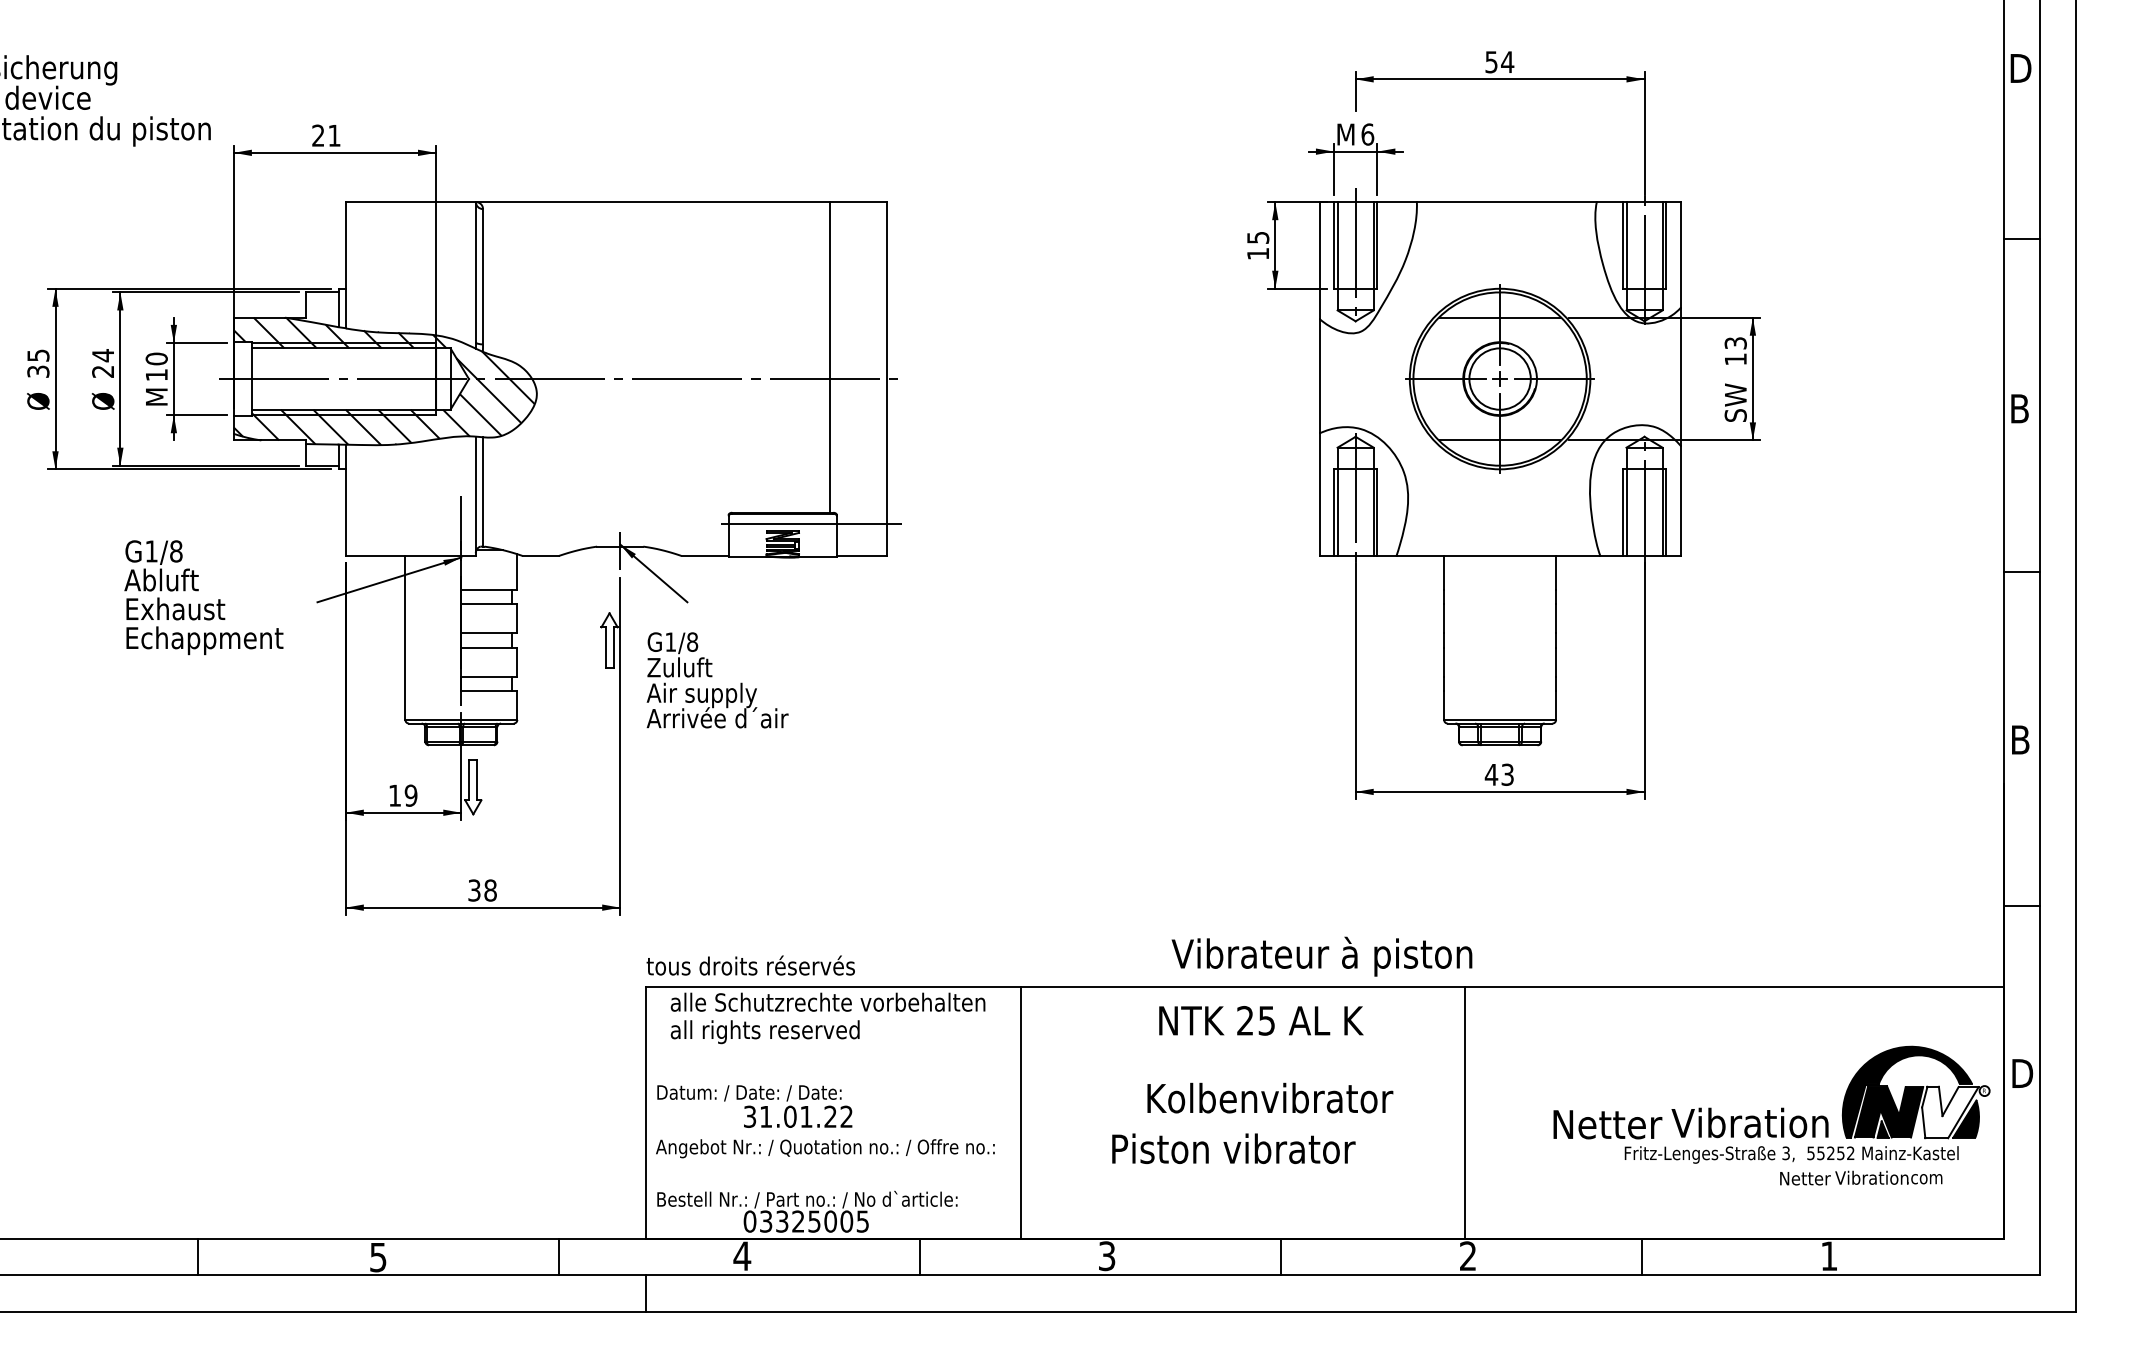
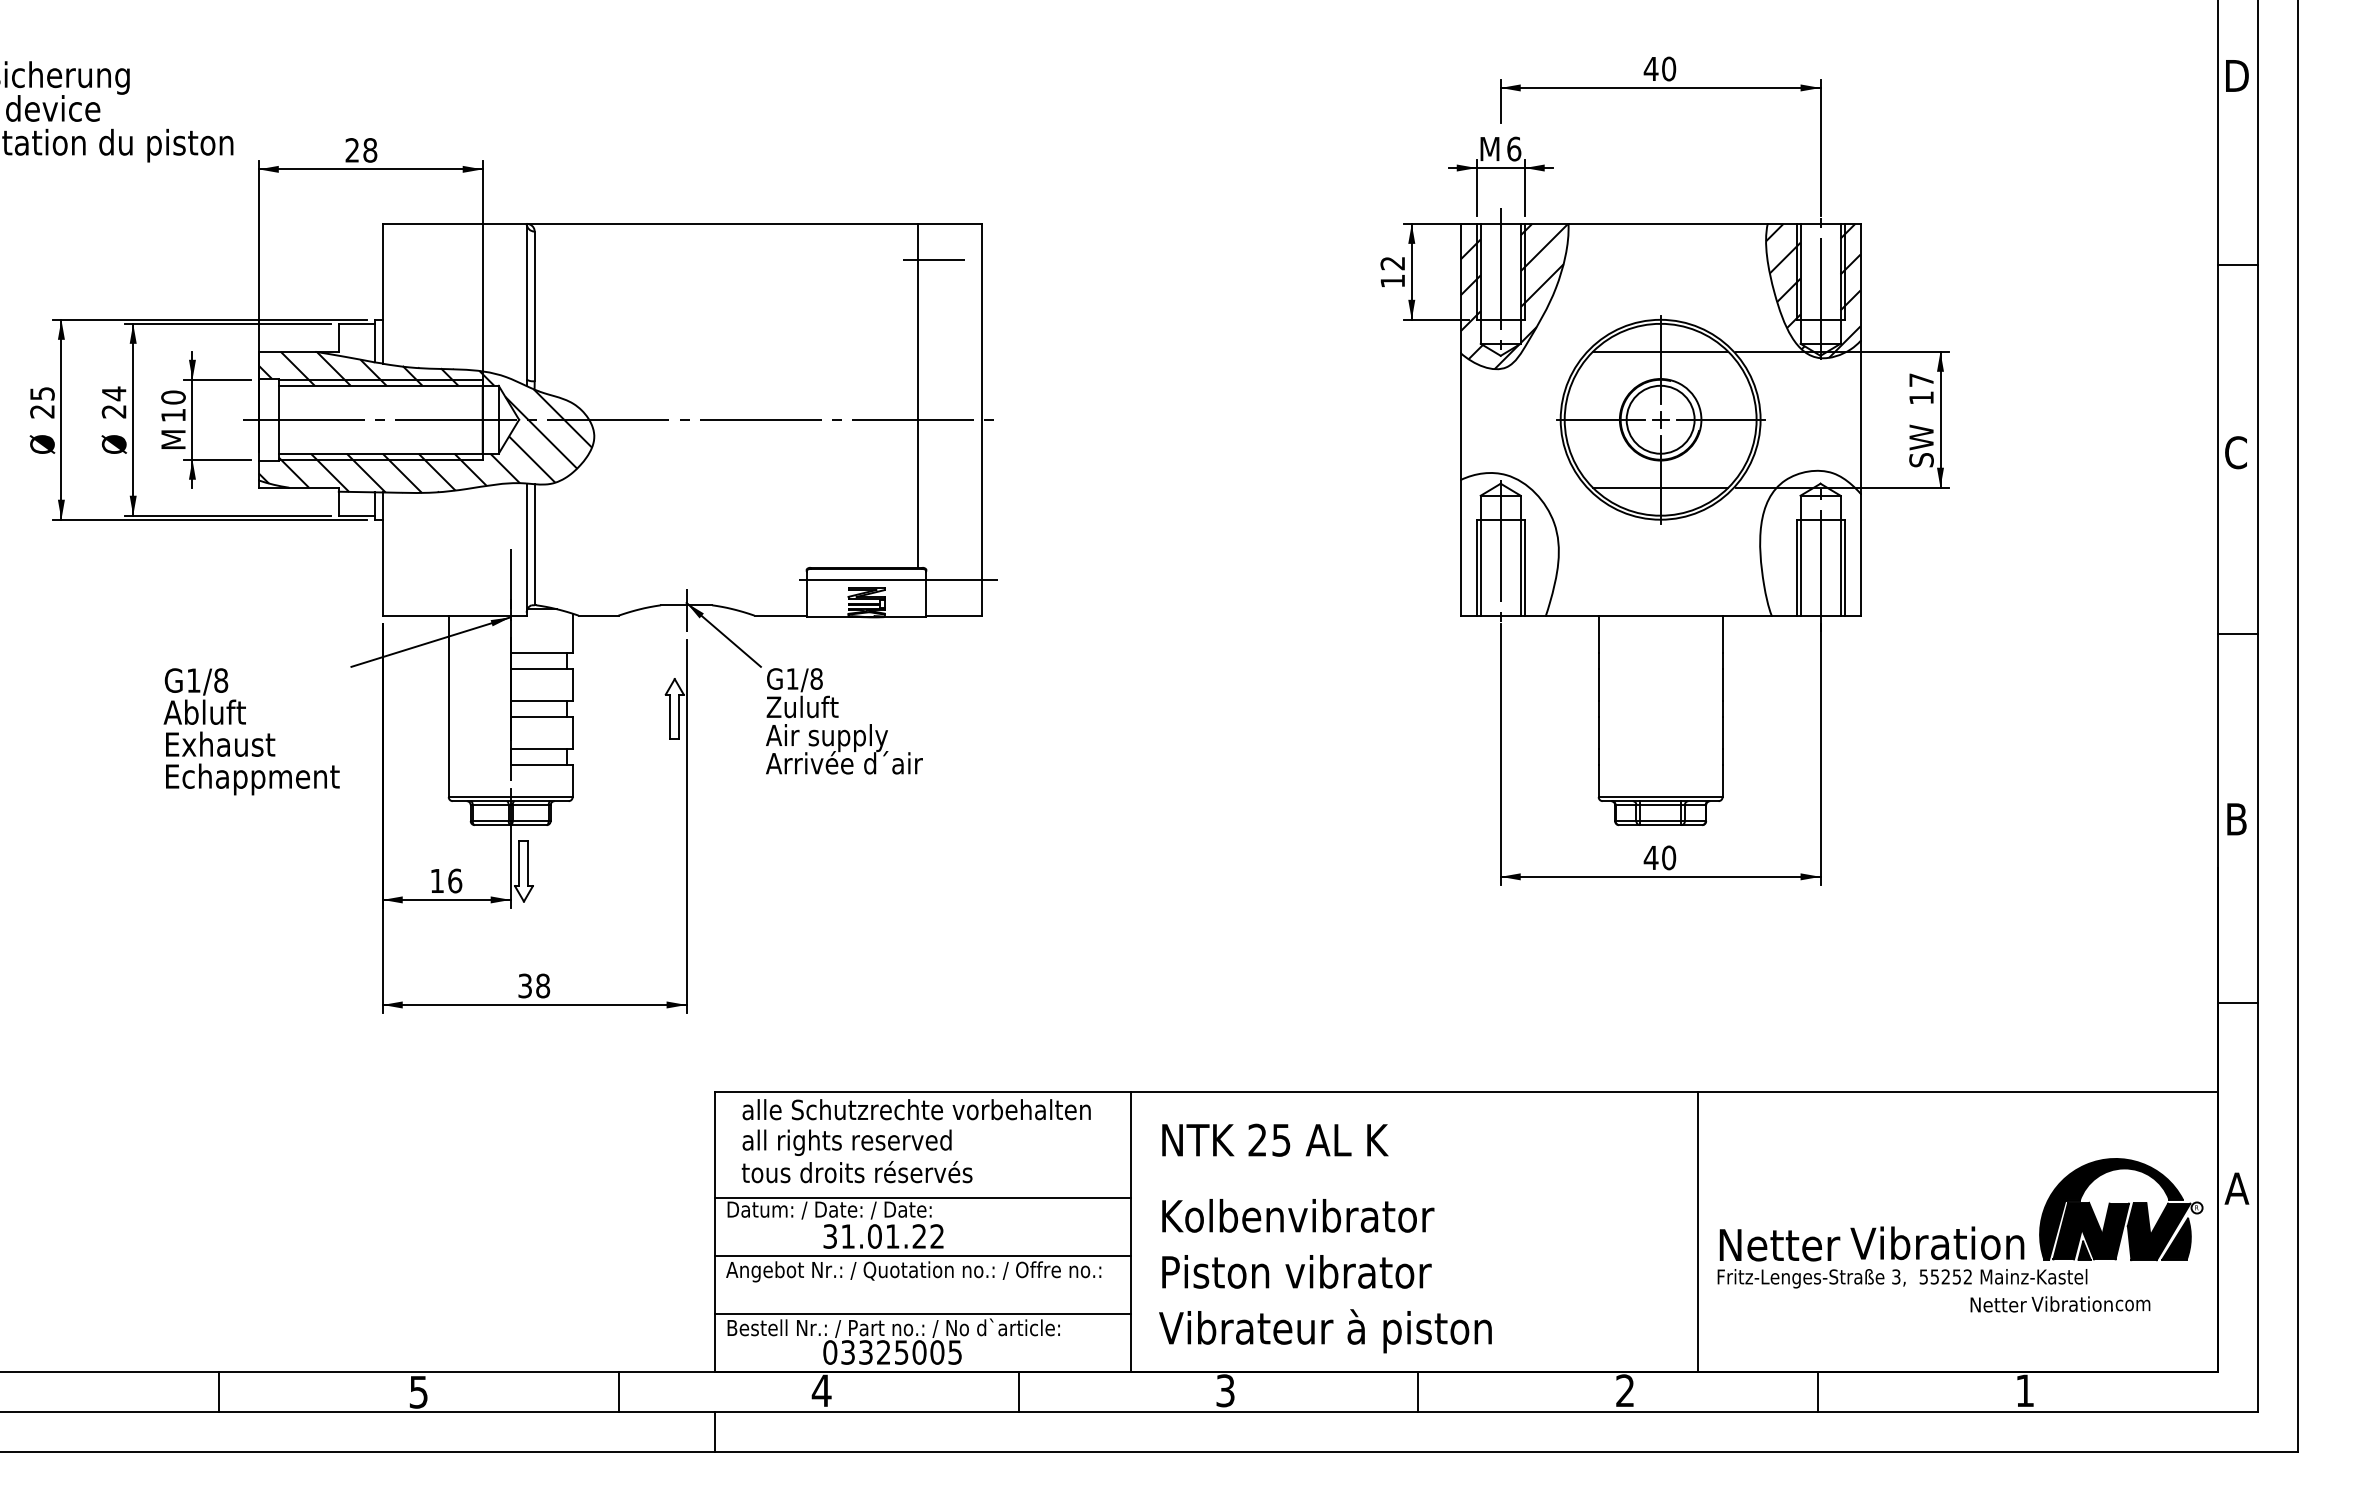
text: (1499, 61) -> (1659, 68), 54 -> 40
text: (334, 135) -> (370, 150), 21 -> 28
line: (843, 234) -> (933, 259), added
text: (1257, 237) -> (1392, 263), 15 -> 12
hatch: (1638, 262) -> (1813, 290), added
hatch: (1368, 267) -> (1514, 296), added
text: (1735, 342) -> (1921, 379), 13 -> 17
text: (38, 371) -> (42, 411), 35 -> 25
text: (2019, 408) -> (2235, 452), B -> C
text: (203, 597) -> (251, 731), moved
text: (717, 680) -> (844, 721), moved
text: (1508, 774) -> (1669, 857), 43 -> 40
text: (411, 795) -> (455, 880), 19 -> 16
text: (1322, 956) -> (1325, 1331), moved
text: (750, 965) -> (856, 1172), moved
text: (1261, 1020) -> (1275, 1139), moved
text: (2021, 1073) -> (2237, 1188), D -> A
line: (833, 1082) -> (922, 1198), added
text: (1270, 1097) -> (1298, 1215), moved
fill: (1949, 1112) -> (2158, 1231), added
line: (1465, 1113) -> (1698, 1232), moved
line: (833, 1134) -> (922, 1256), added
text: (1233, 1148) -> (1296, 1271), moved
text: (1791, 1154) -> (1902, 1278), moved
line: (833, 1187) -> (922, 1314), added

